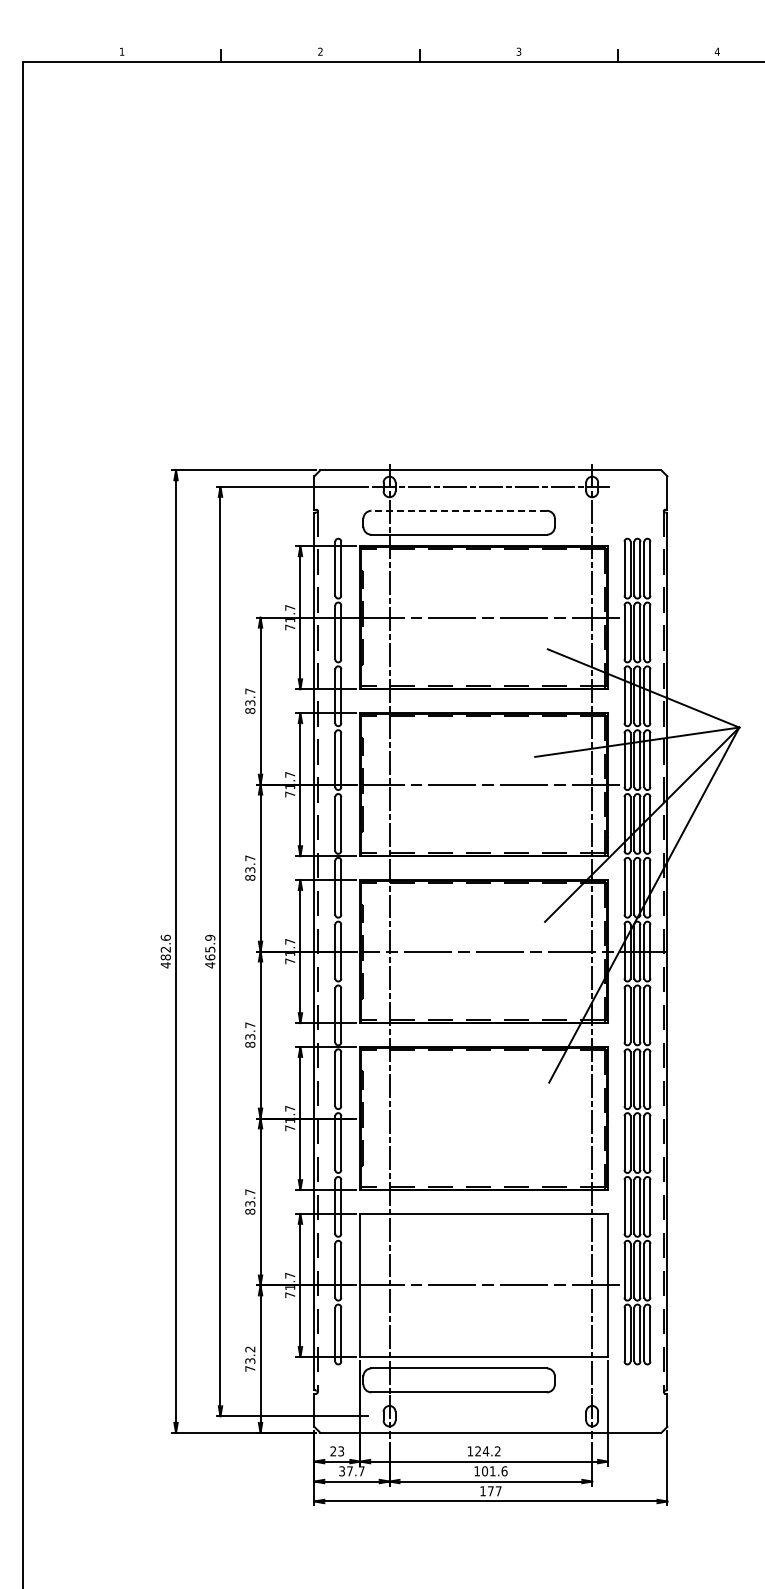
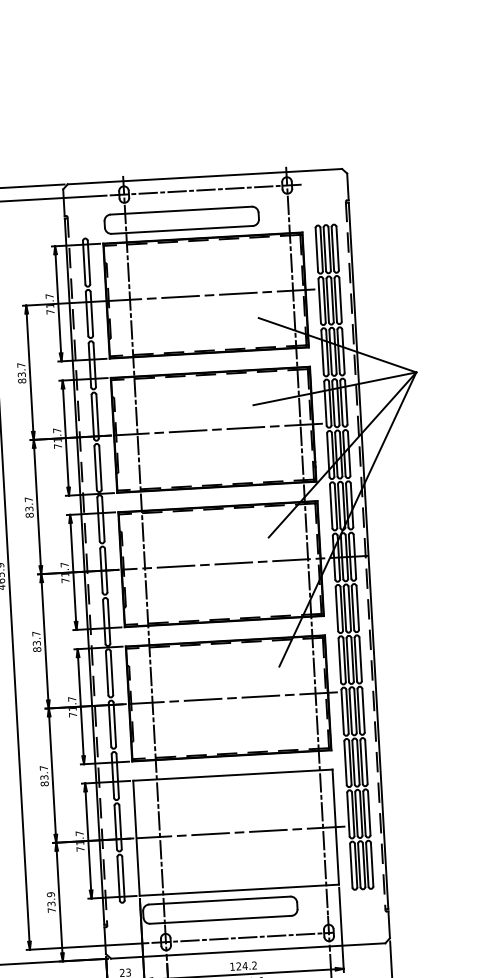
line: (459, 510) -> (181, 210), dashed -> solid
line: (489, 1118) -> (232, 698), added
text: (250, 1349) -> (51, 894), 73.2 -> 73.9
line: (484, 1416) -> (242, 938), added

